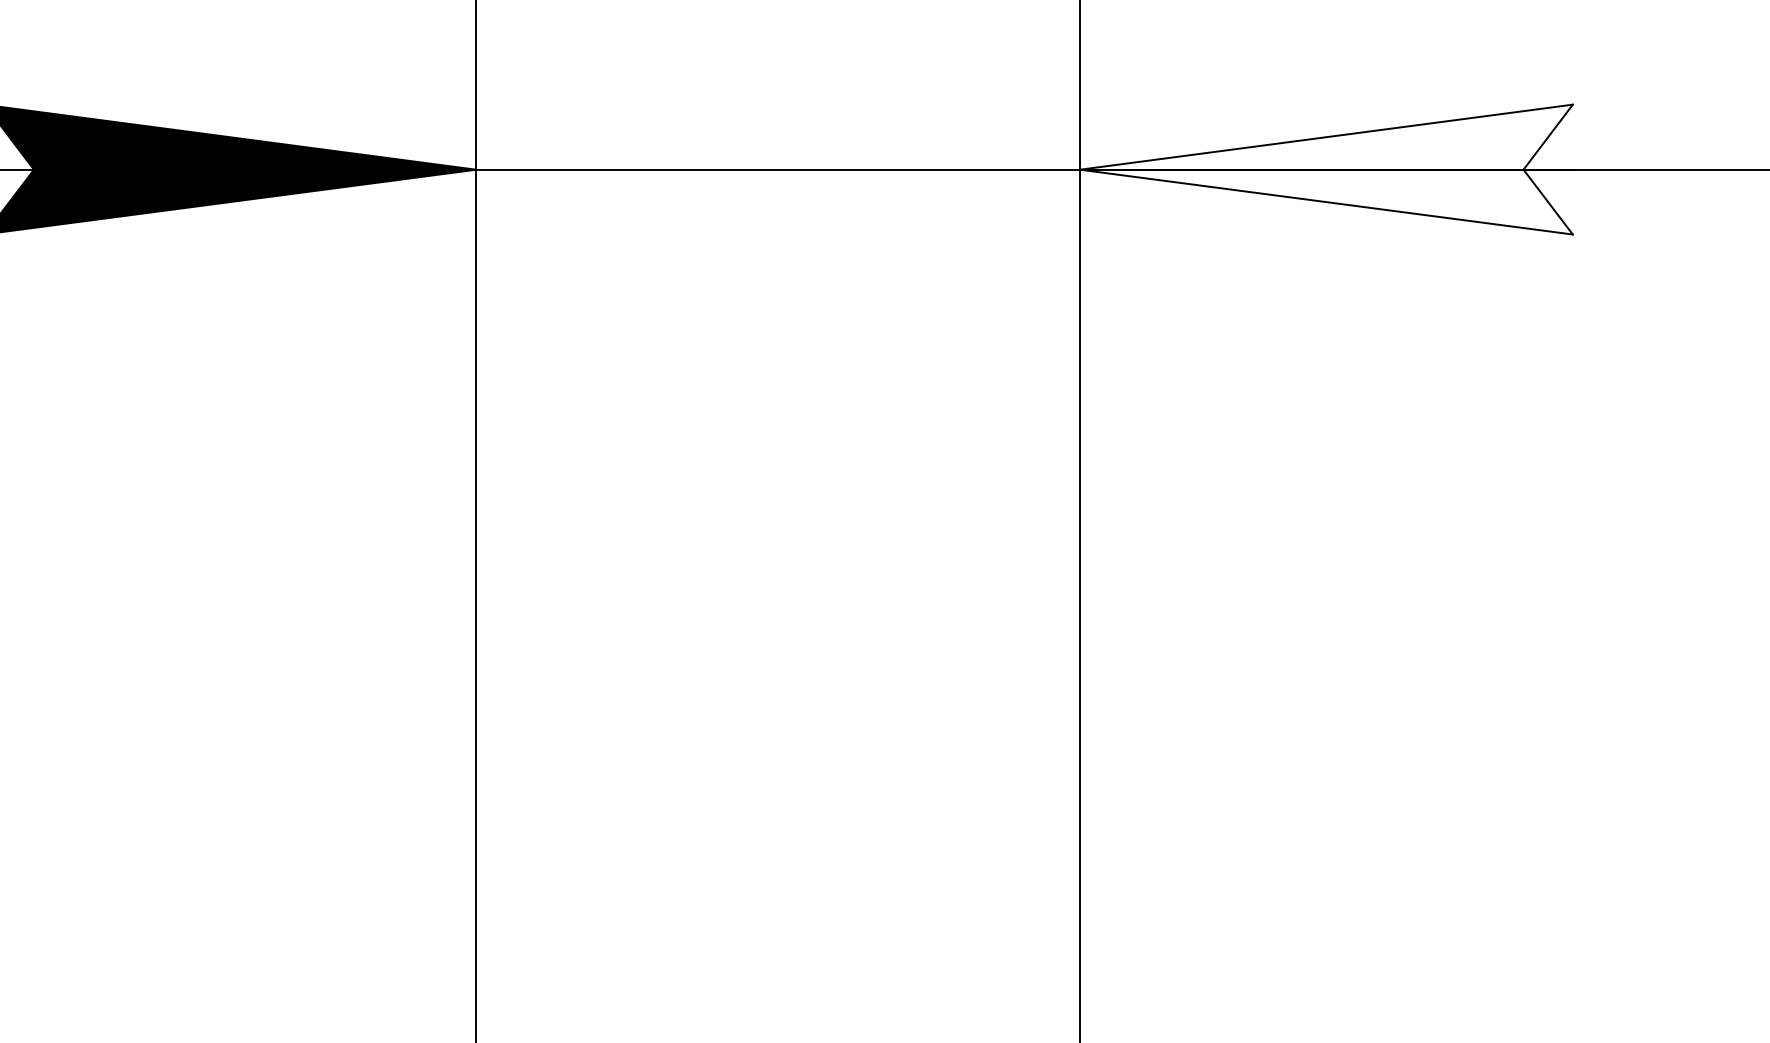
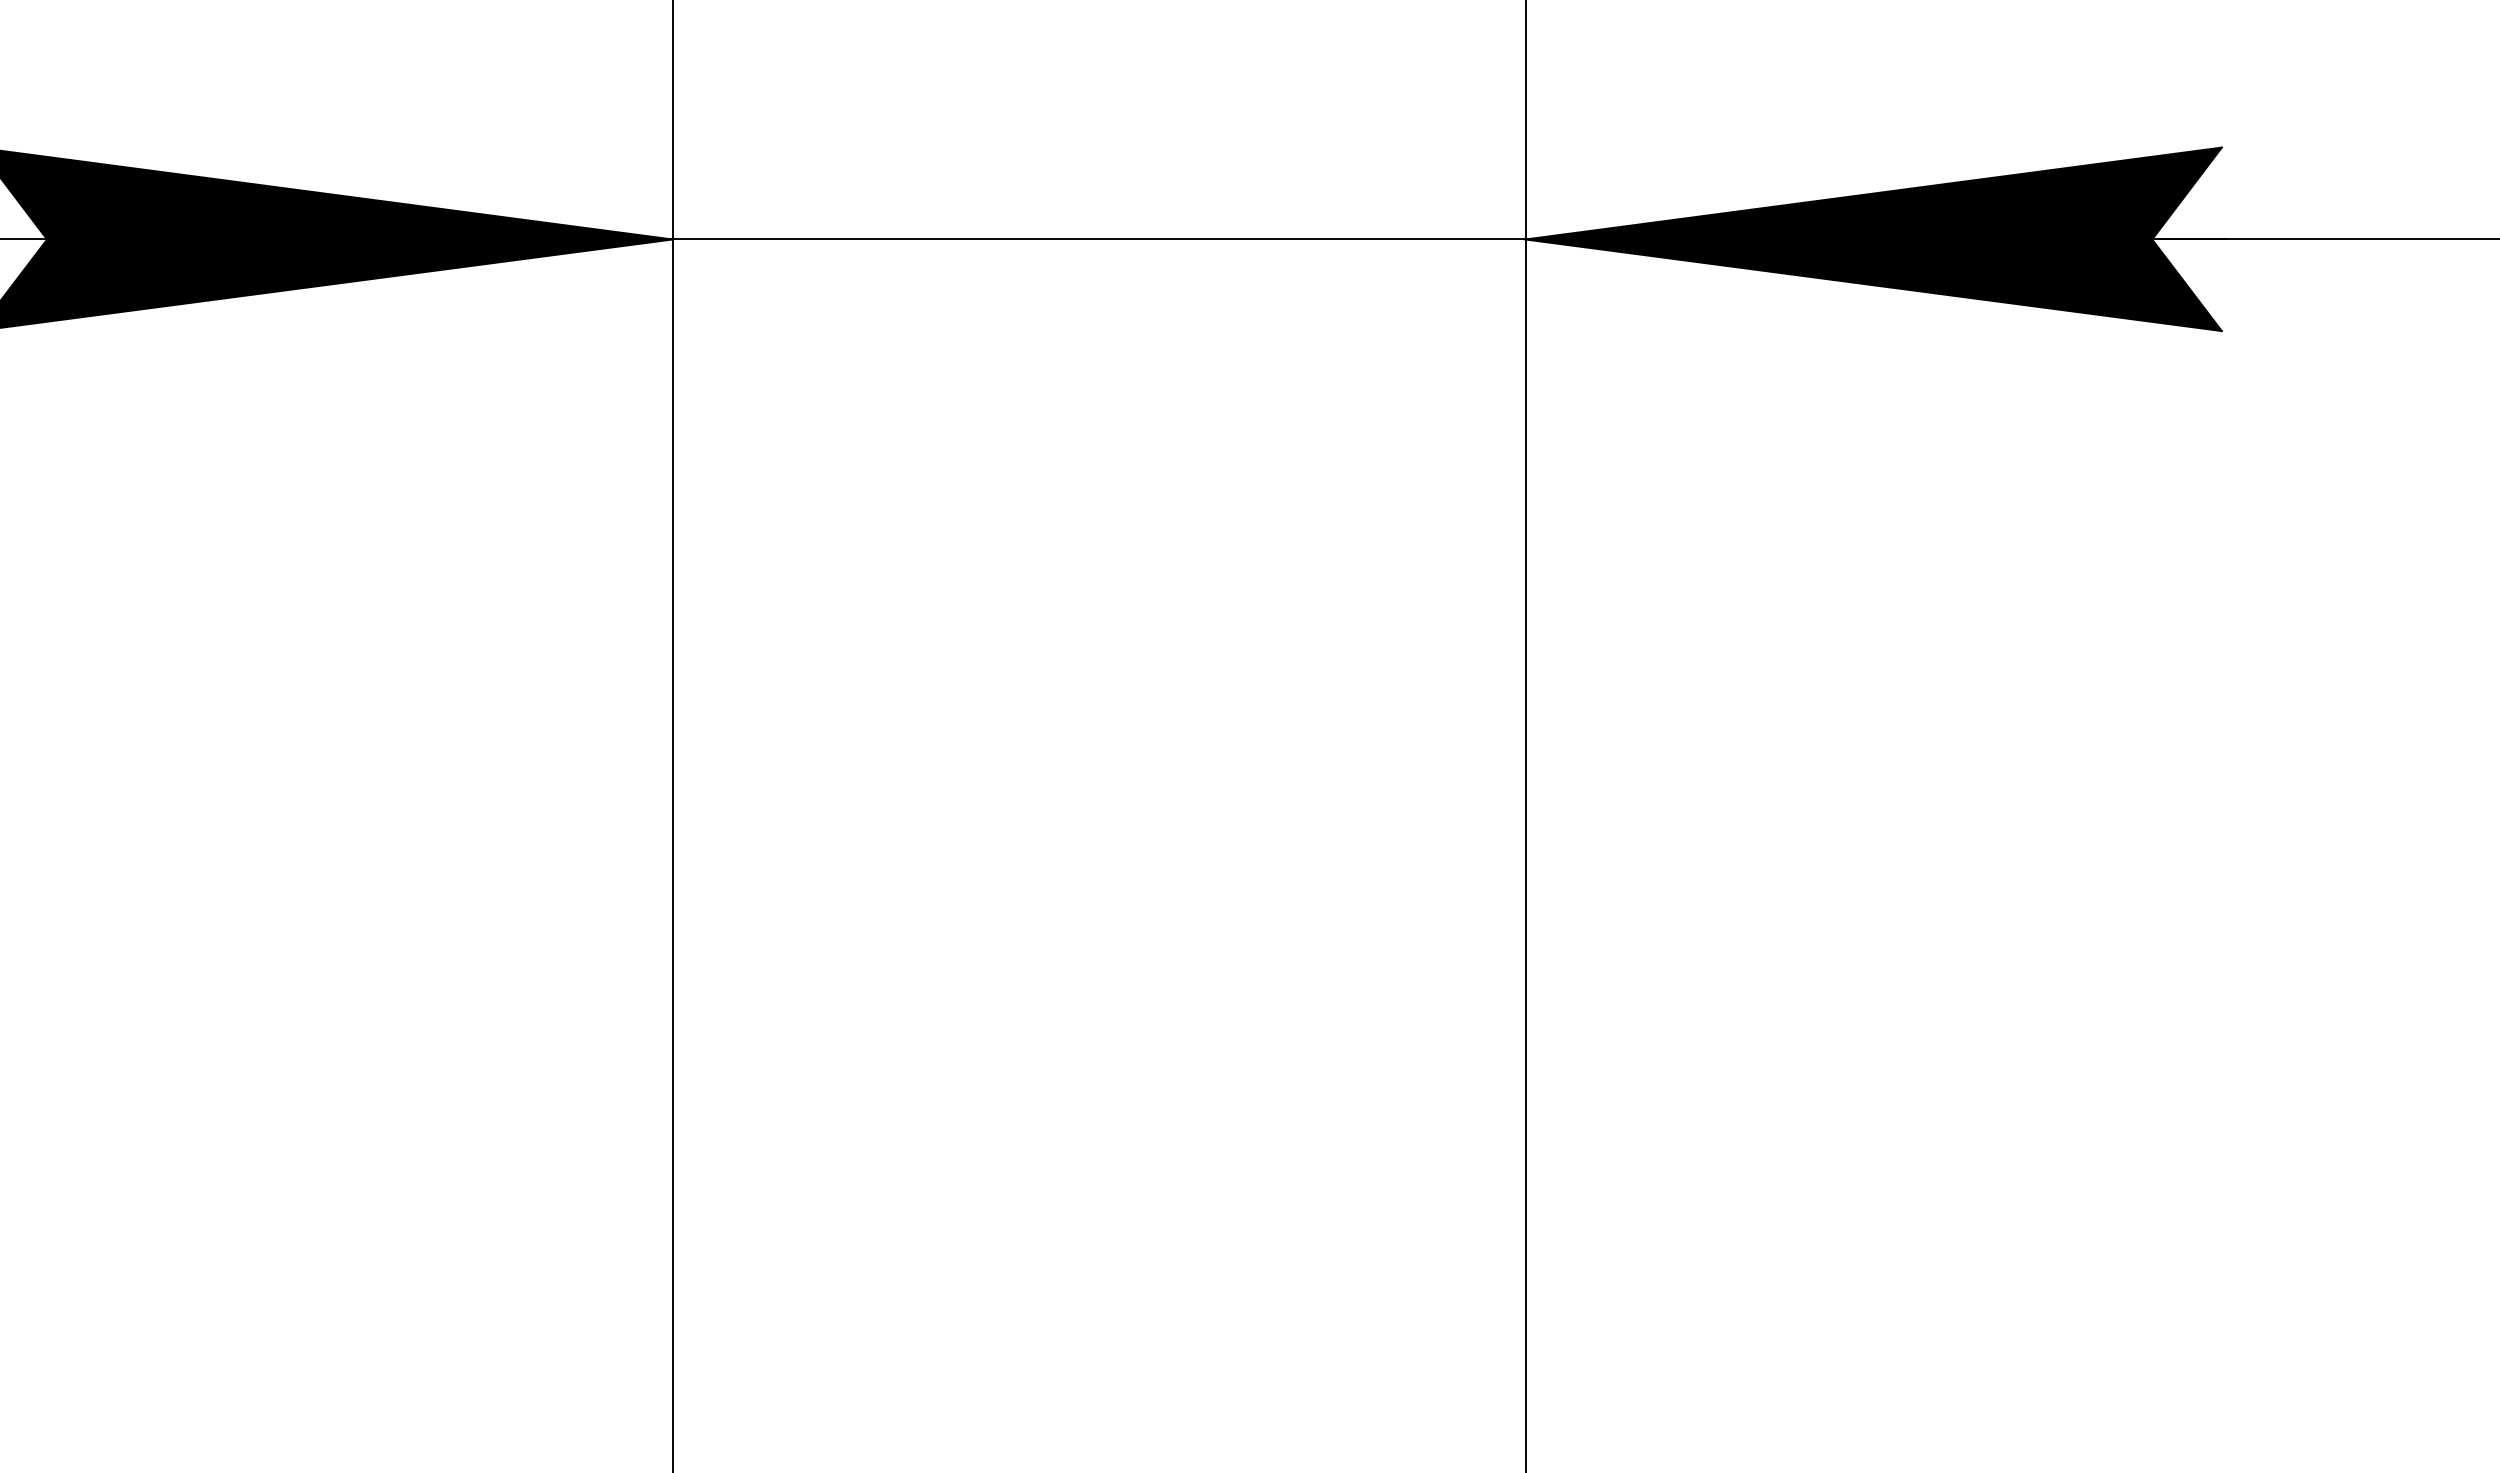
fill: (1326, 169) -> (1873, 239), added

